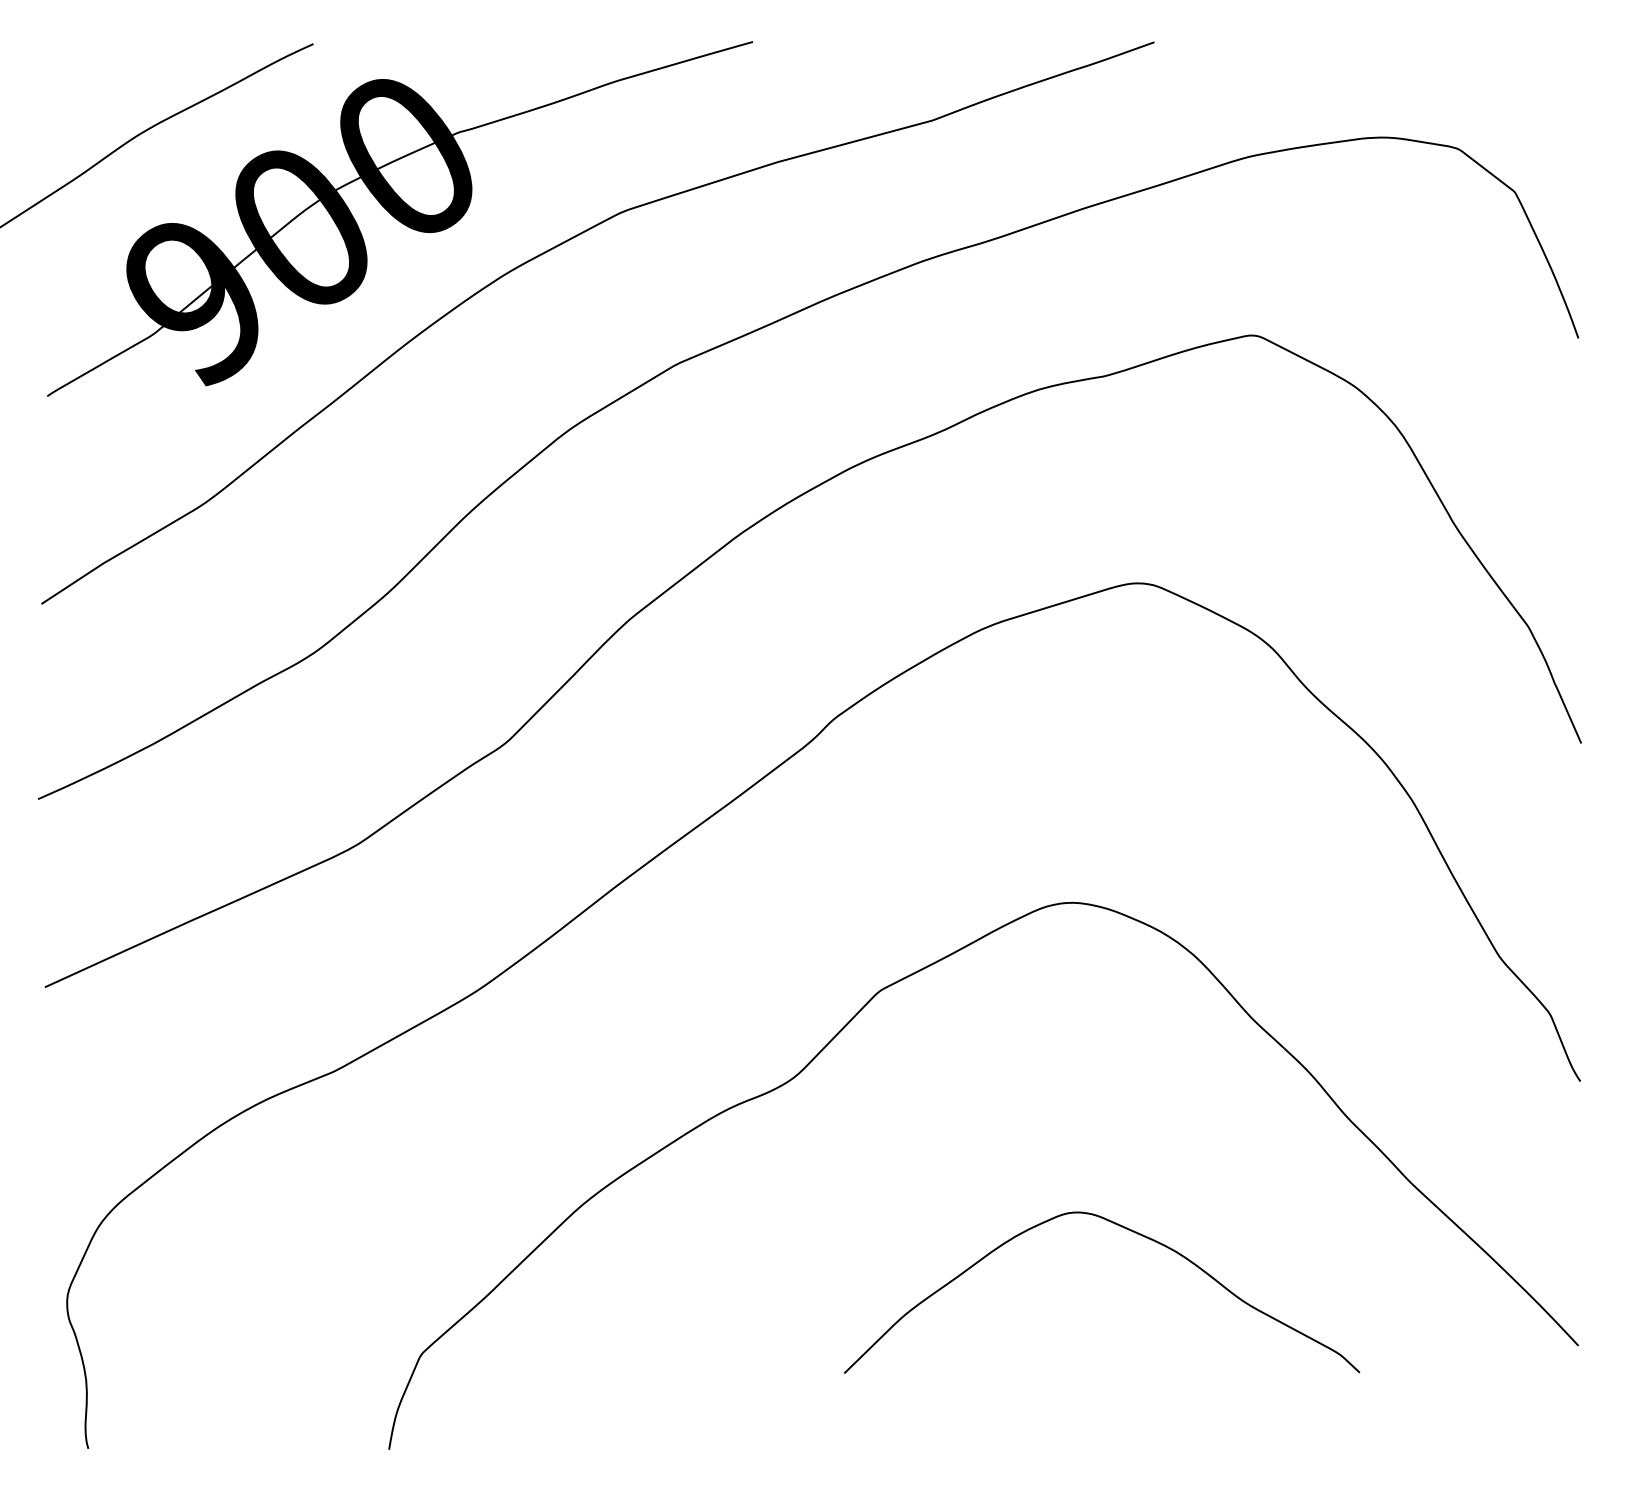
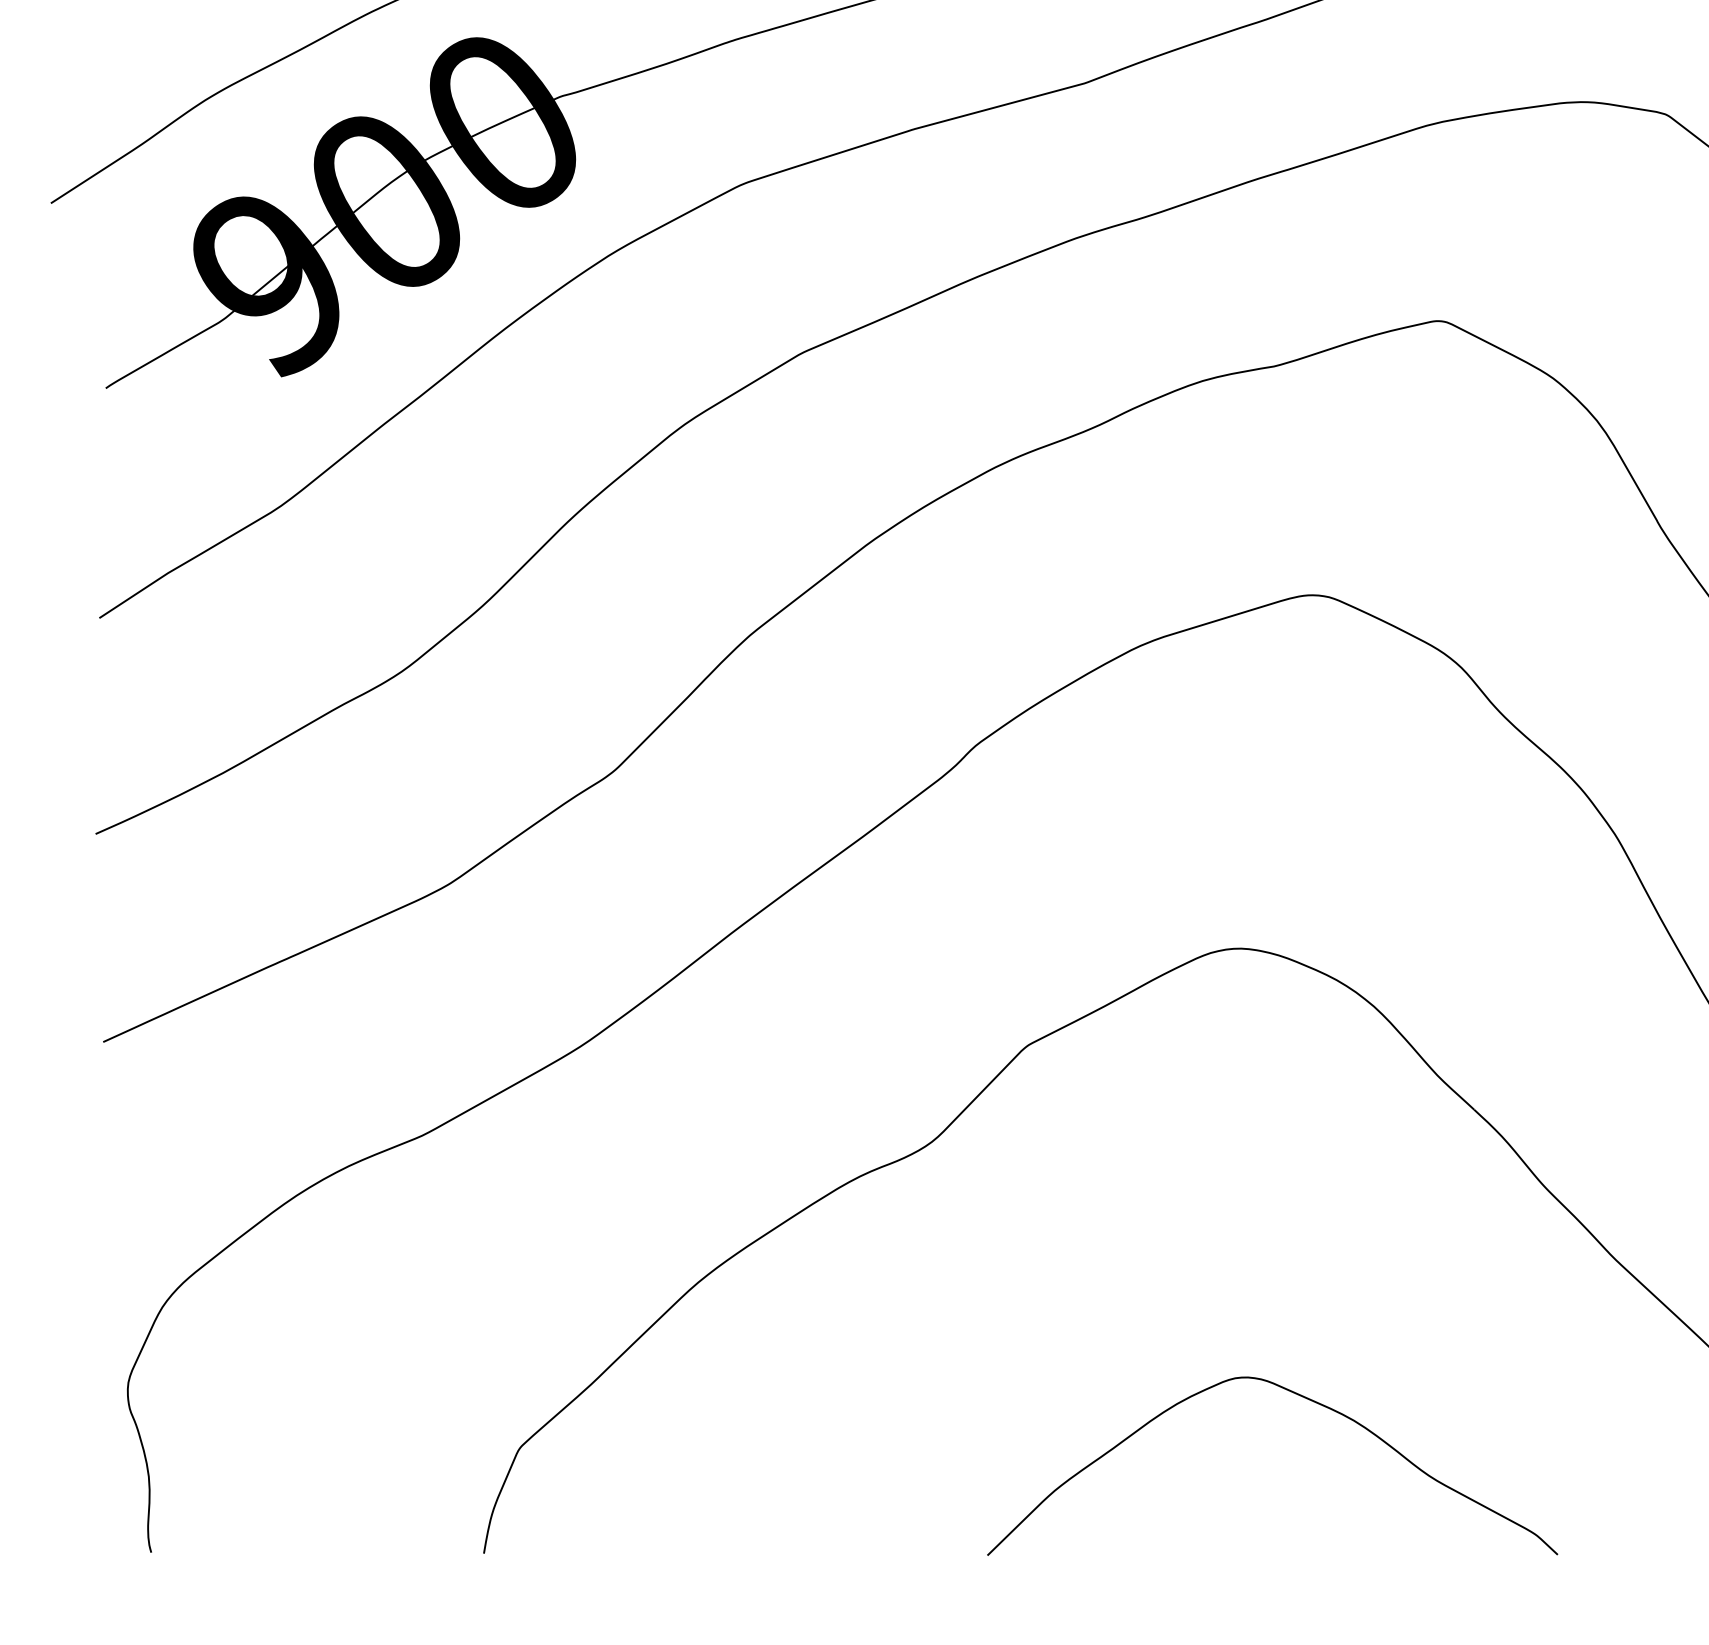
curve: (1130, 1231) -> (1304, 1398), moved

